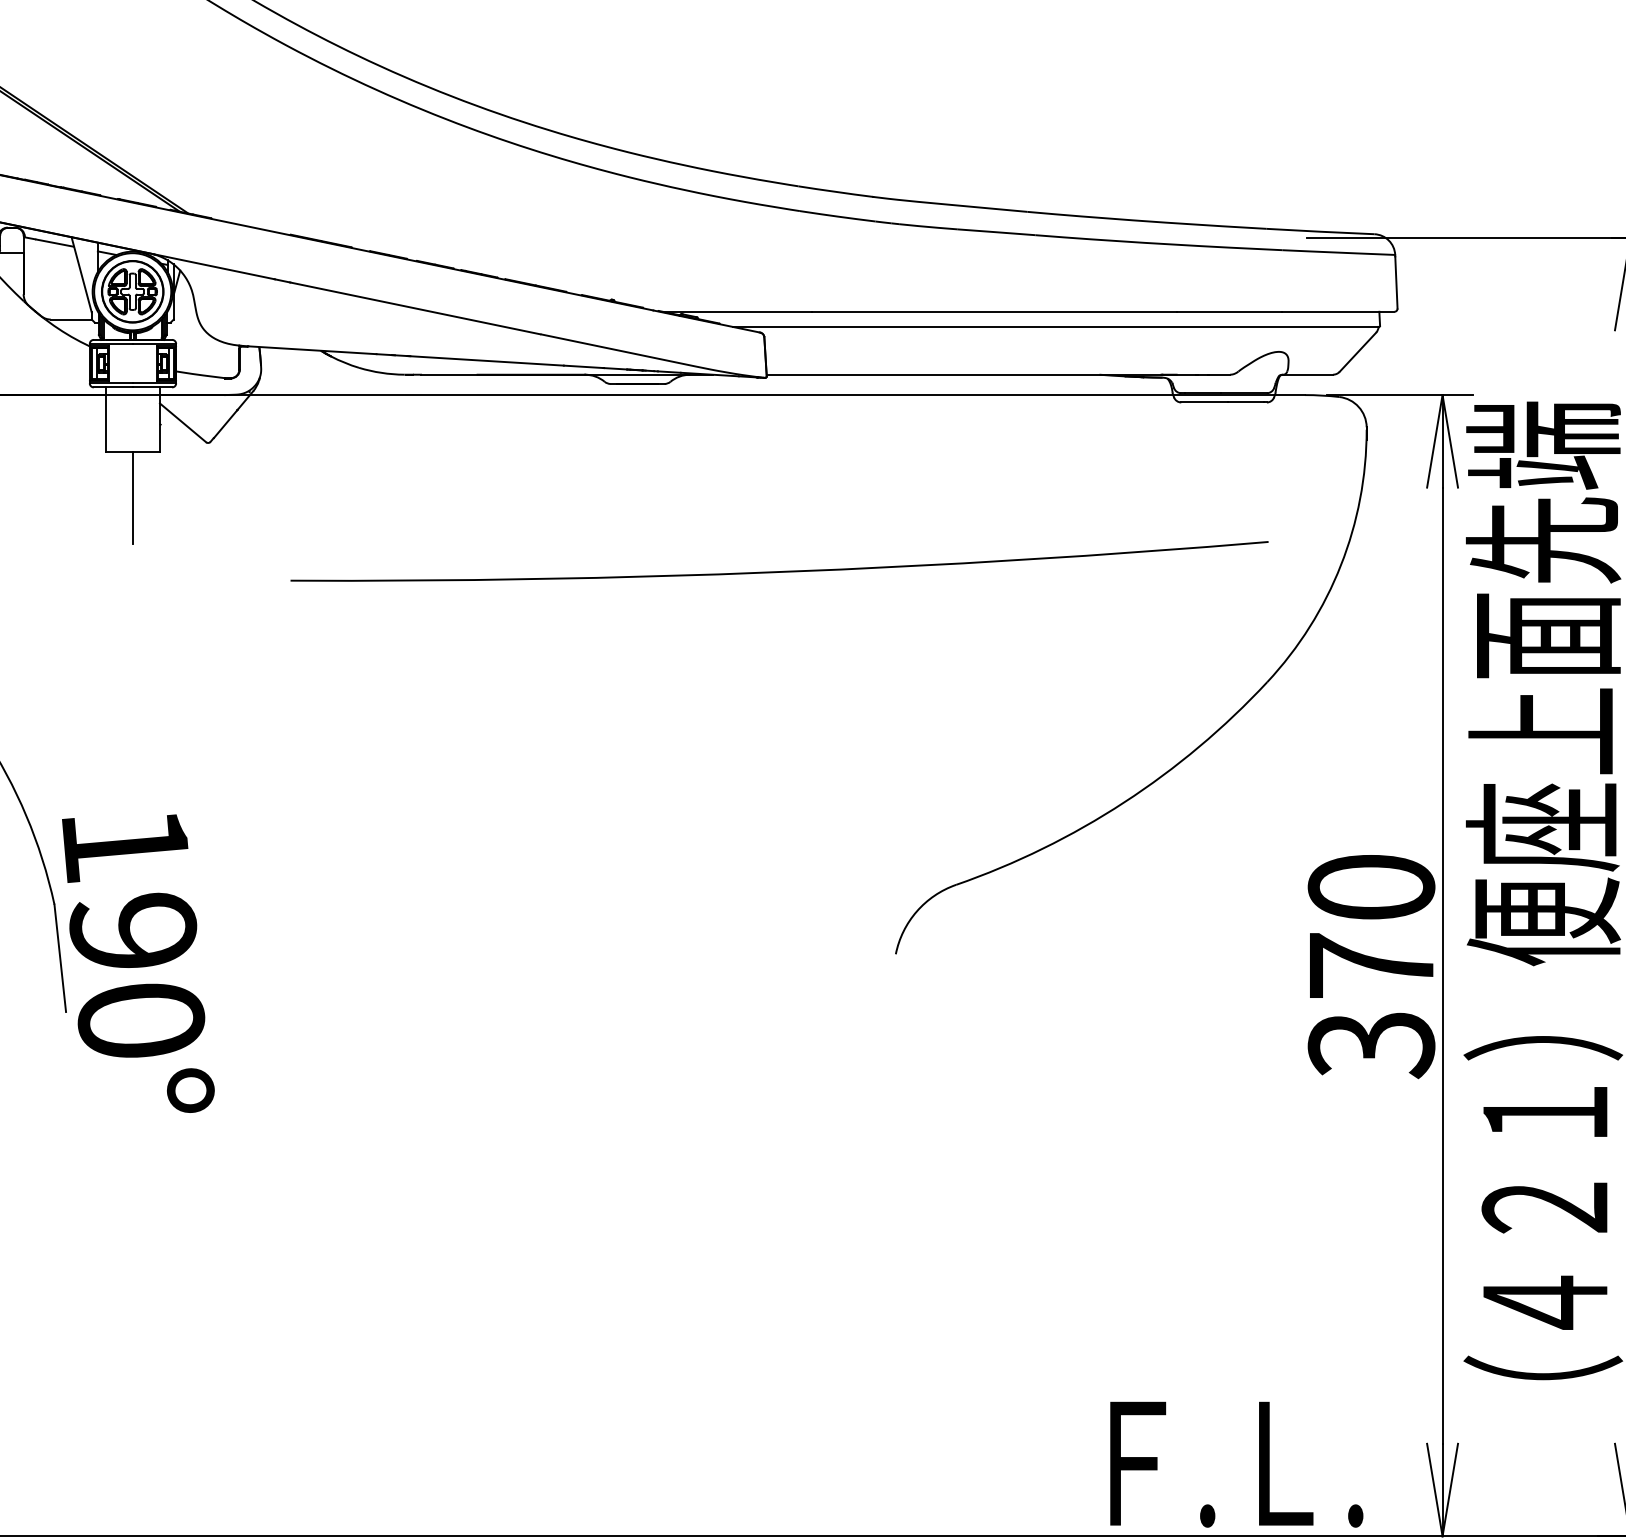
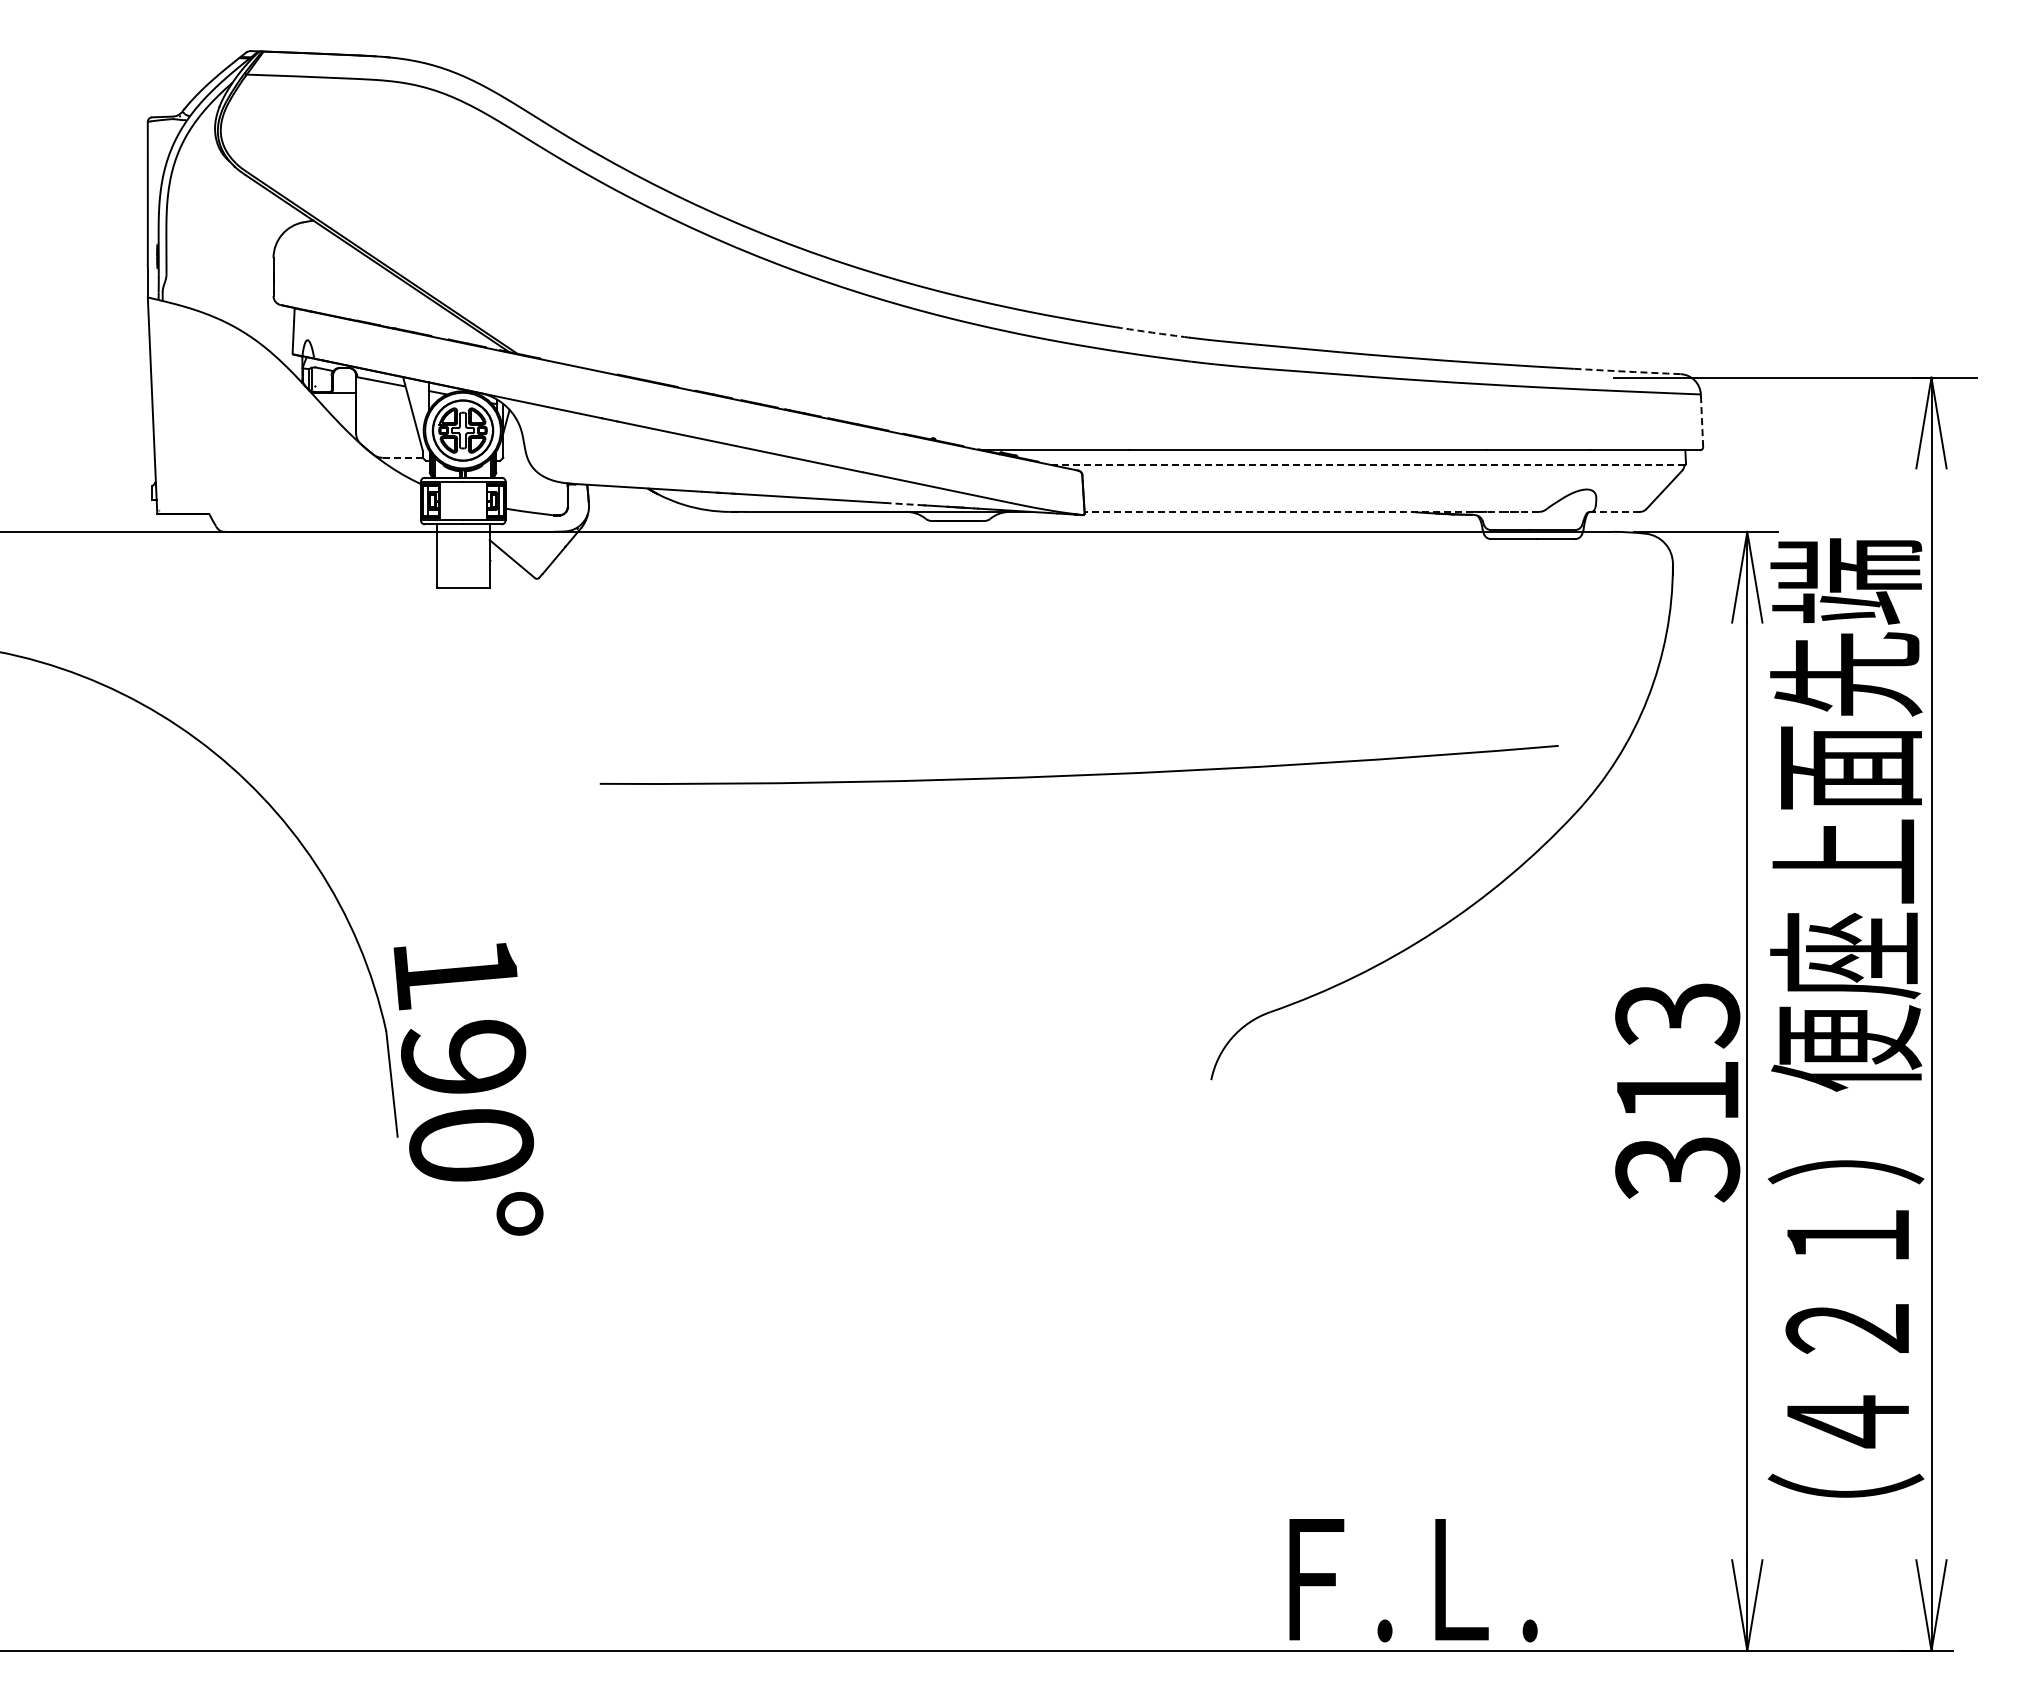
arc: (835, 191) -> (1152, 332), solid -> dashed
arc: (1320, 231) -> (1627, 371), solid -> dashed
line: (1396, 282) -> (1702, 421), solid -> dashed
line: (70, 319) -> (402, 457), solid -> dashed
line: (1056, 327) -> (1368, 465), solid -> dashed
line: (582, 367) -> (904, 504), solid -> dashed
line: (998, 374) -> (1311, 511), solid -> dashed
line: (1308, 374) -> (1615, 511), solid -> dashed
line: (133, 497) -> (463, 632), removed
arc: (778, 571) -> (1078, 774), moved
text: (1371, 926) -> (1677, 1052), 370 -> 313
text: (1236, 1464) -> (1413, 1580), moved

